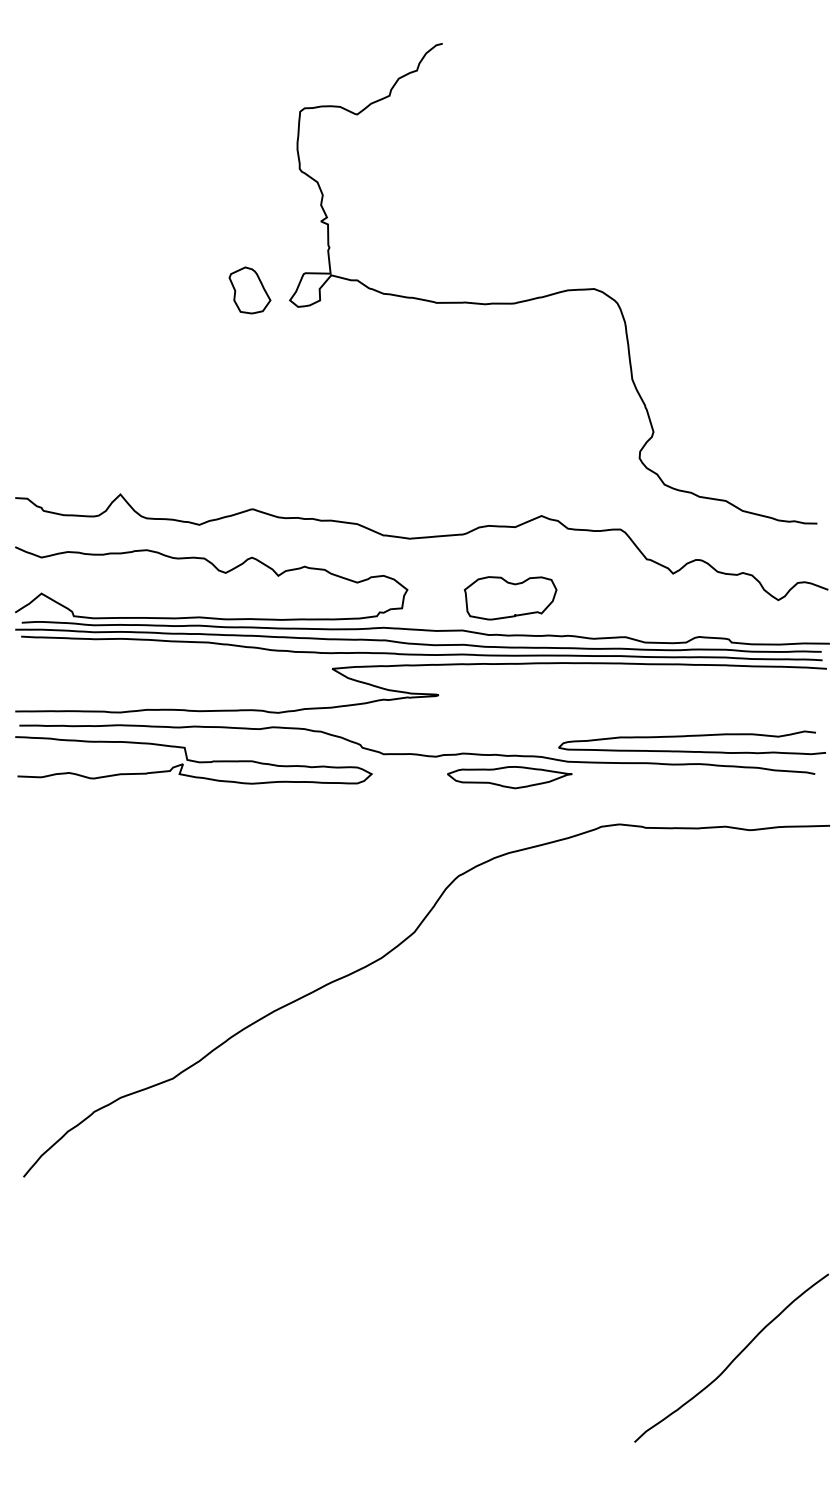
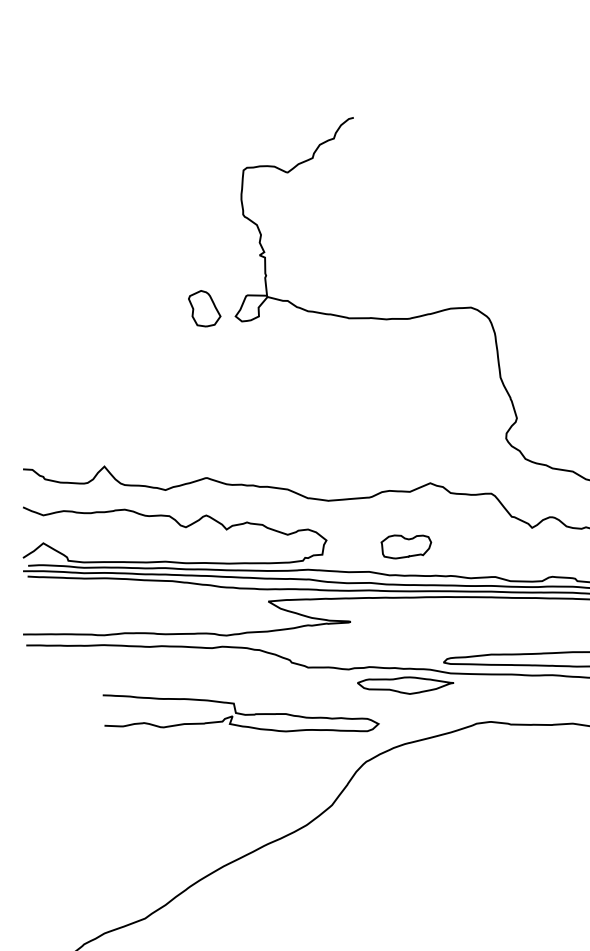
part: (510, 598) -> (406, 547), size x0.7
curve: (193, 760) -> (240, 713), moved

